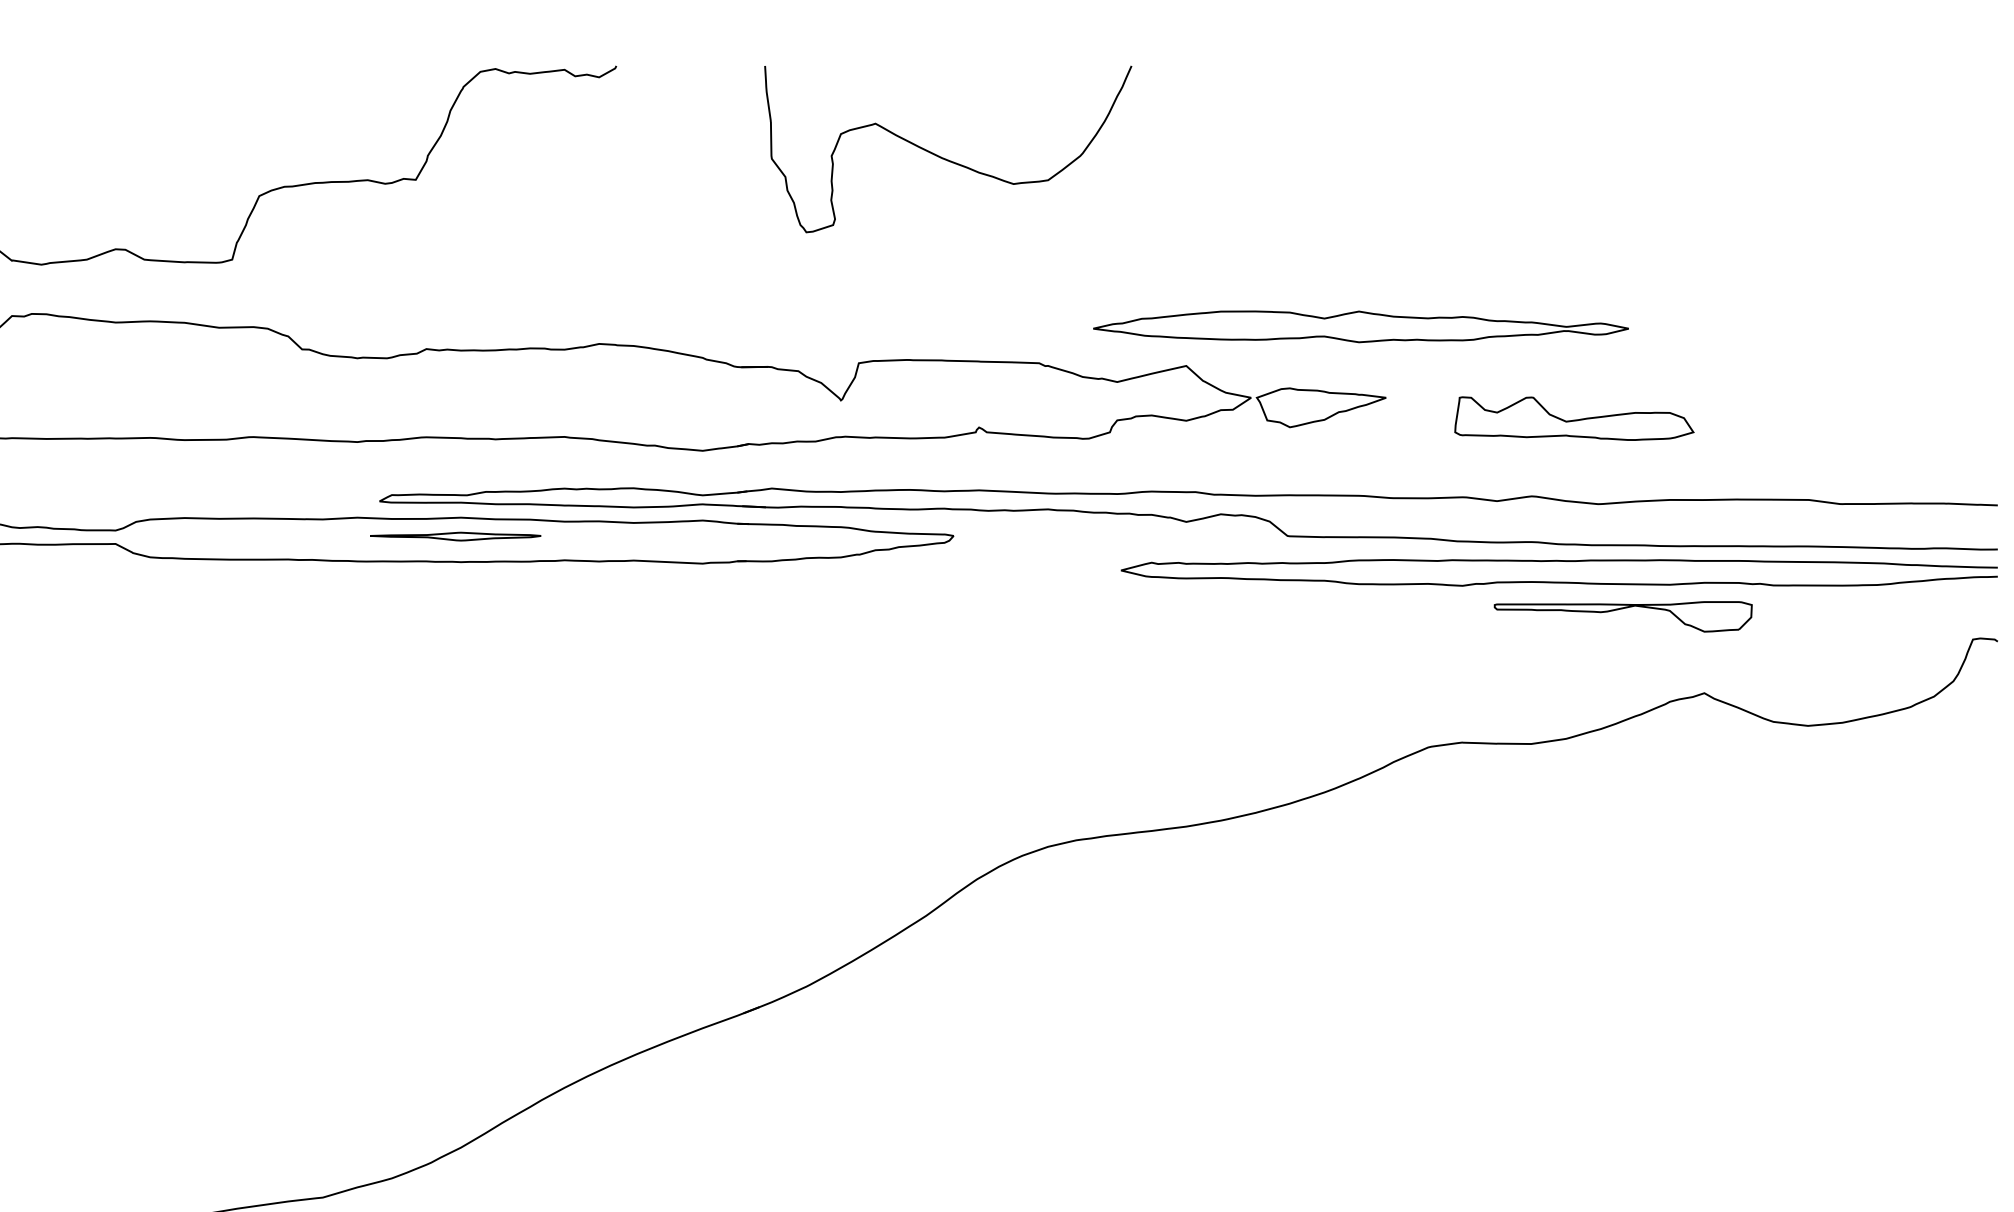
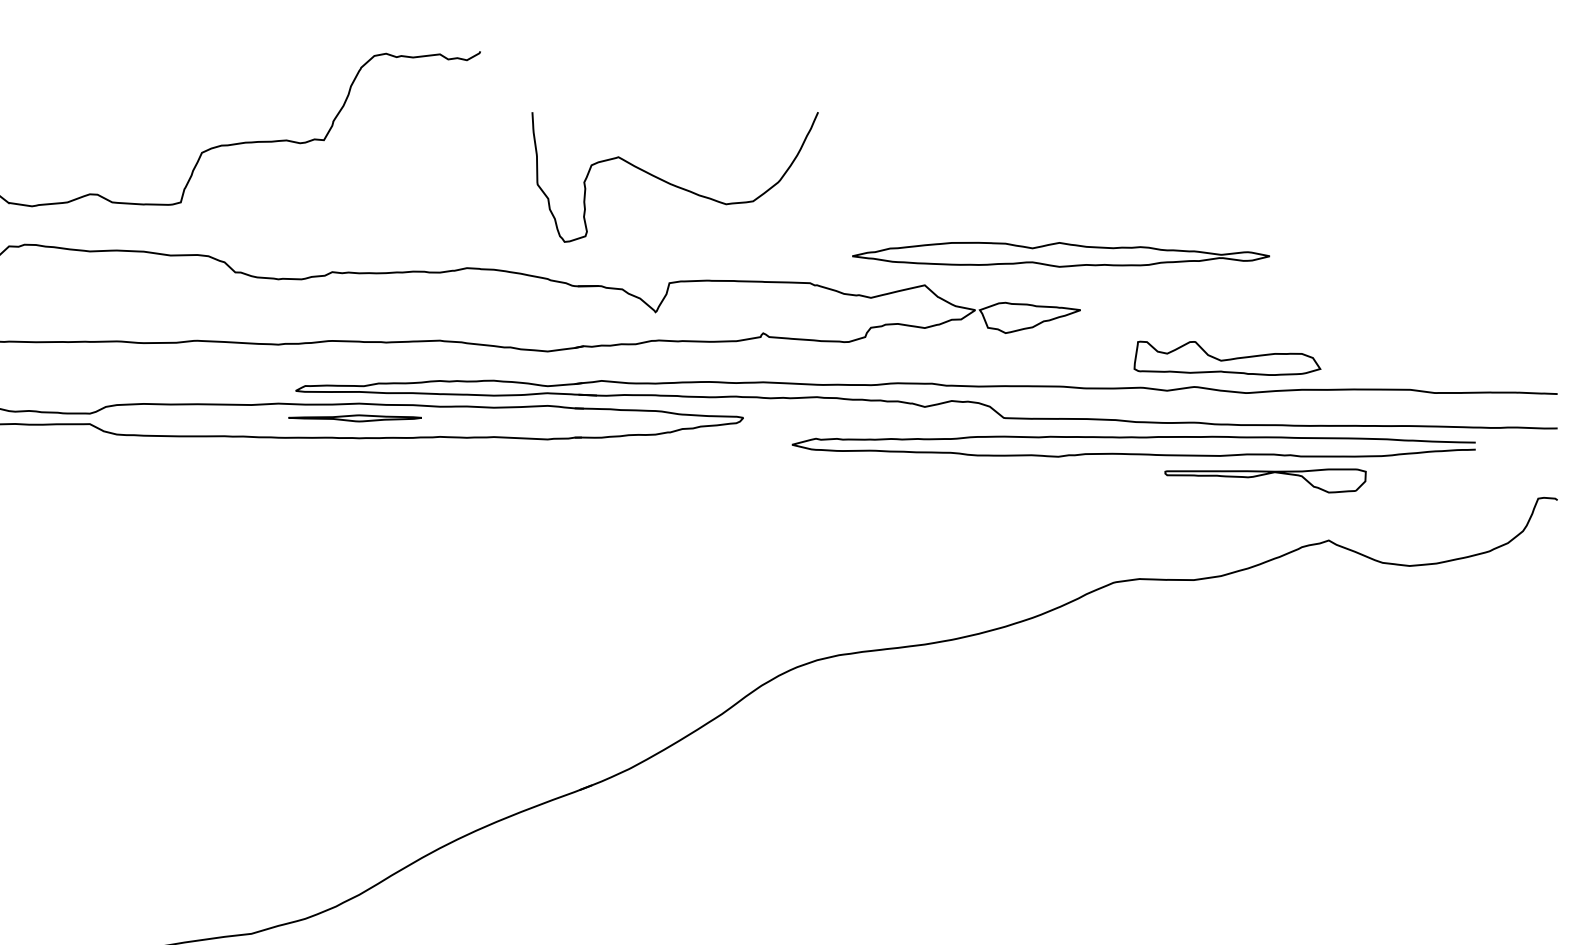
curve: (946, 158) -> (673, 184), moved
part: (1574, 418) -> (1227, 358), moved
curve: (1558, 581) -> (1133, 453), moved

